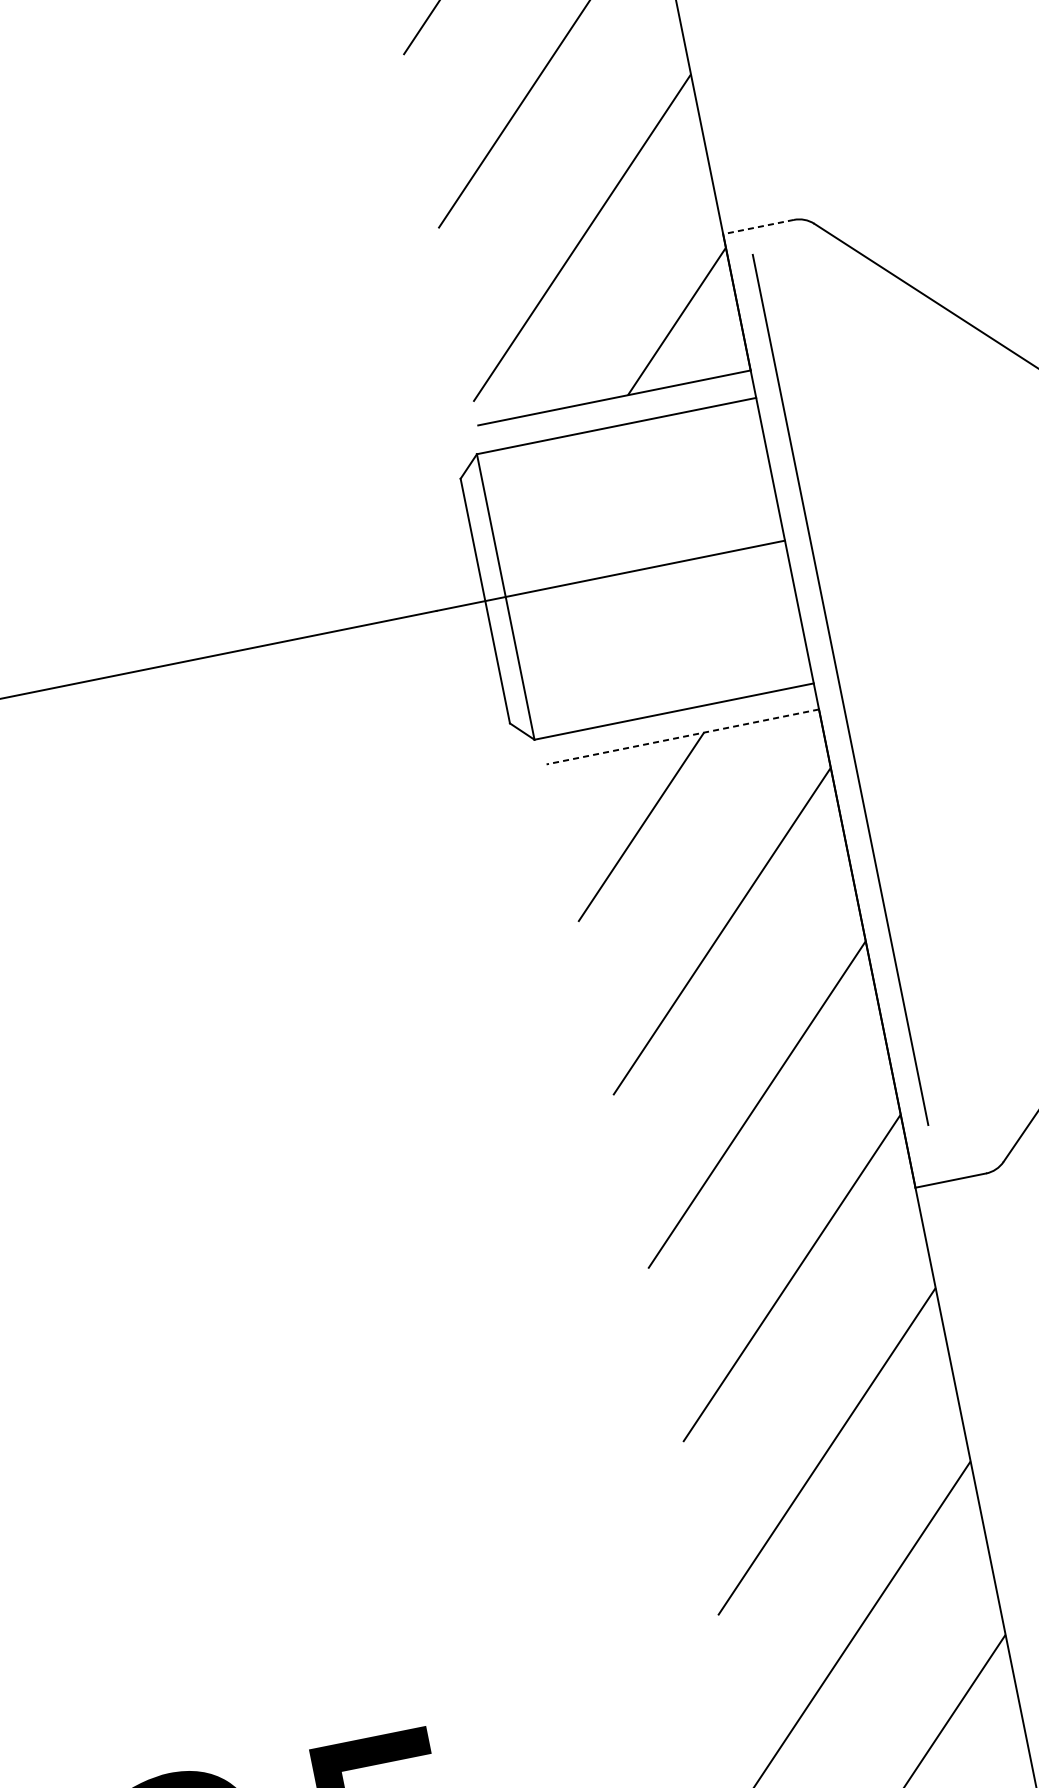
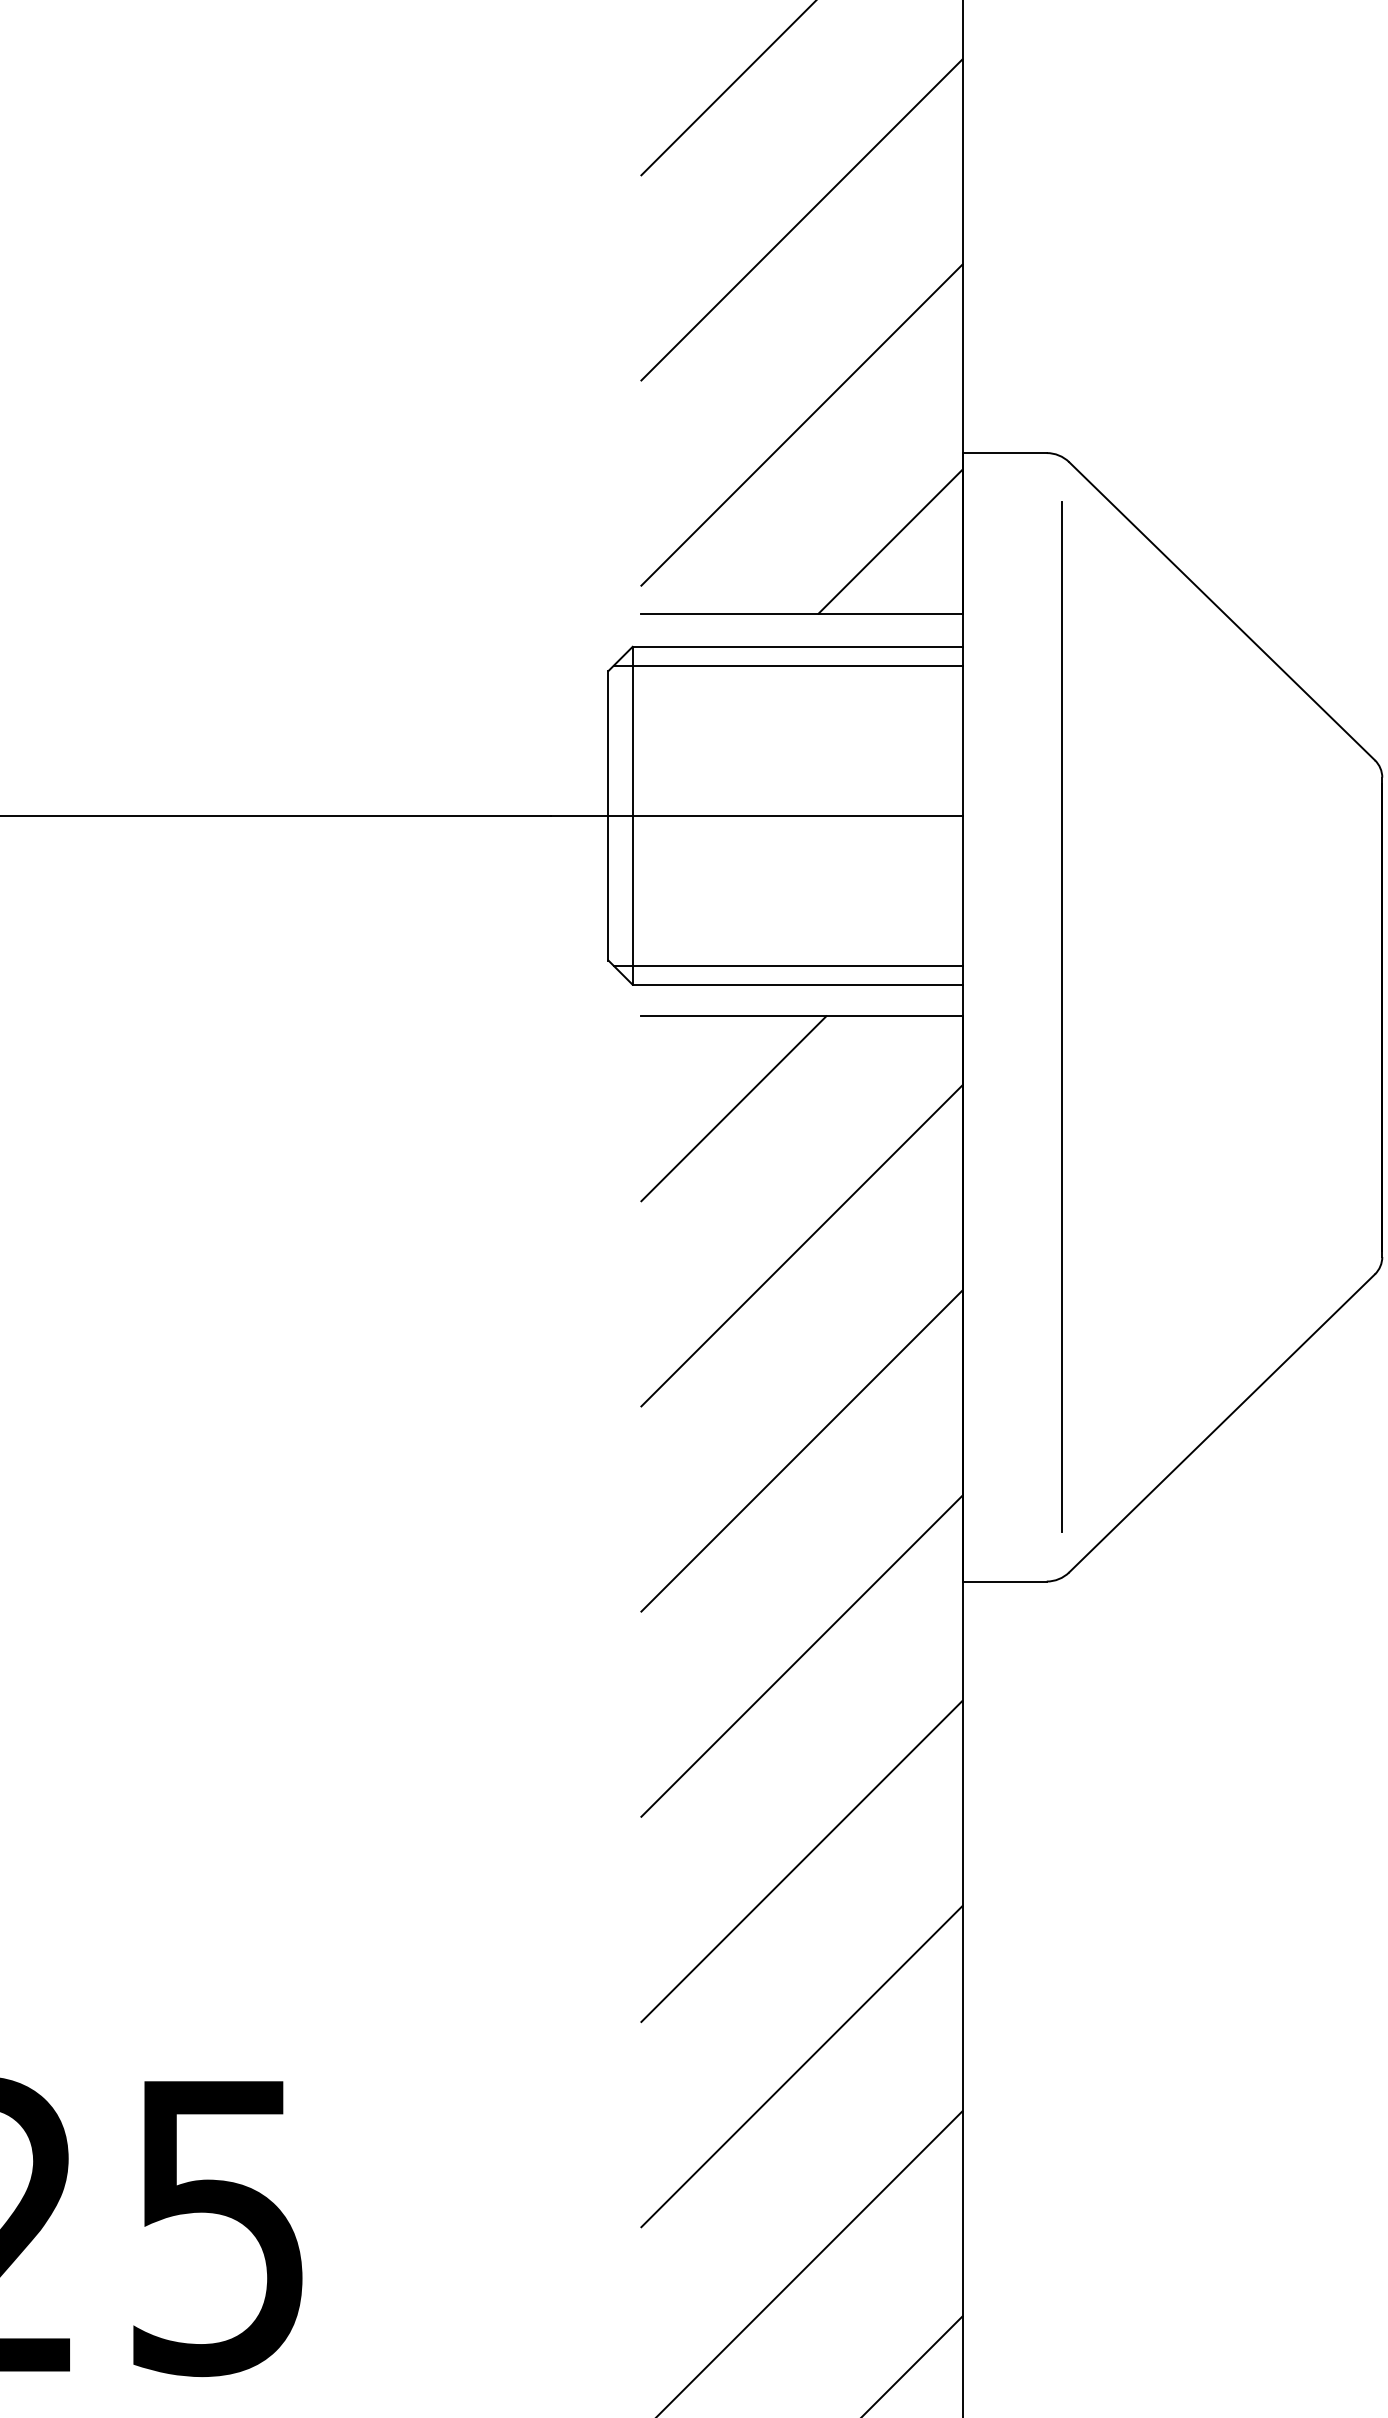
line: (758, 227) -> (1004, 453), dashed -> solid
line: (611, 443) -> (788, 665), added
line: (839, 689) -> (1061, 1016), moved
line: (662, 696) -> (788, 965), added
line: (682, 736) -> (801, 1015), dashed -> solid

